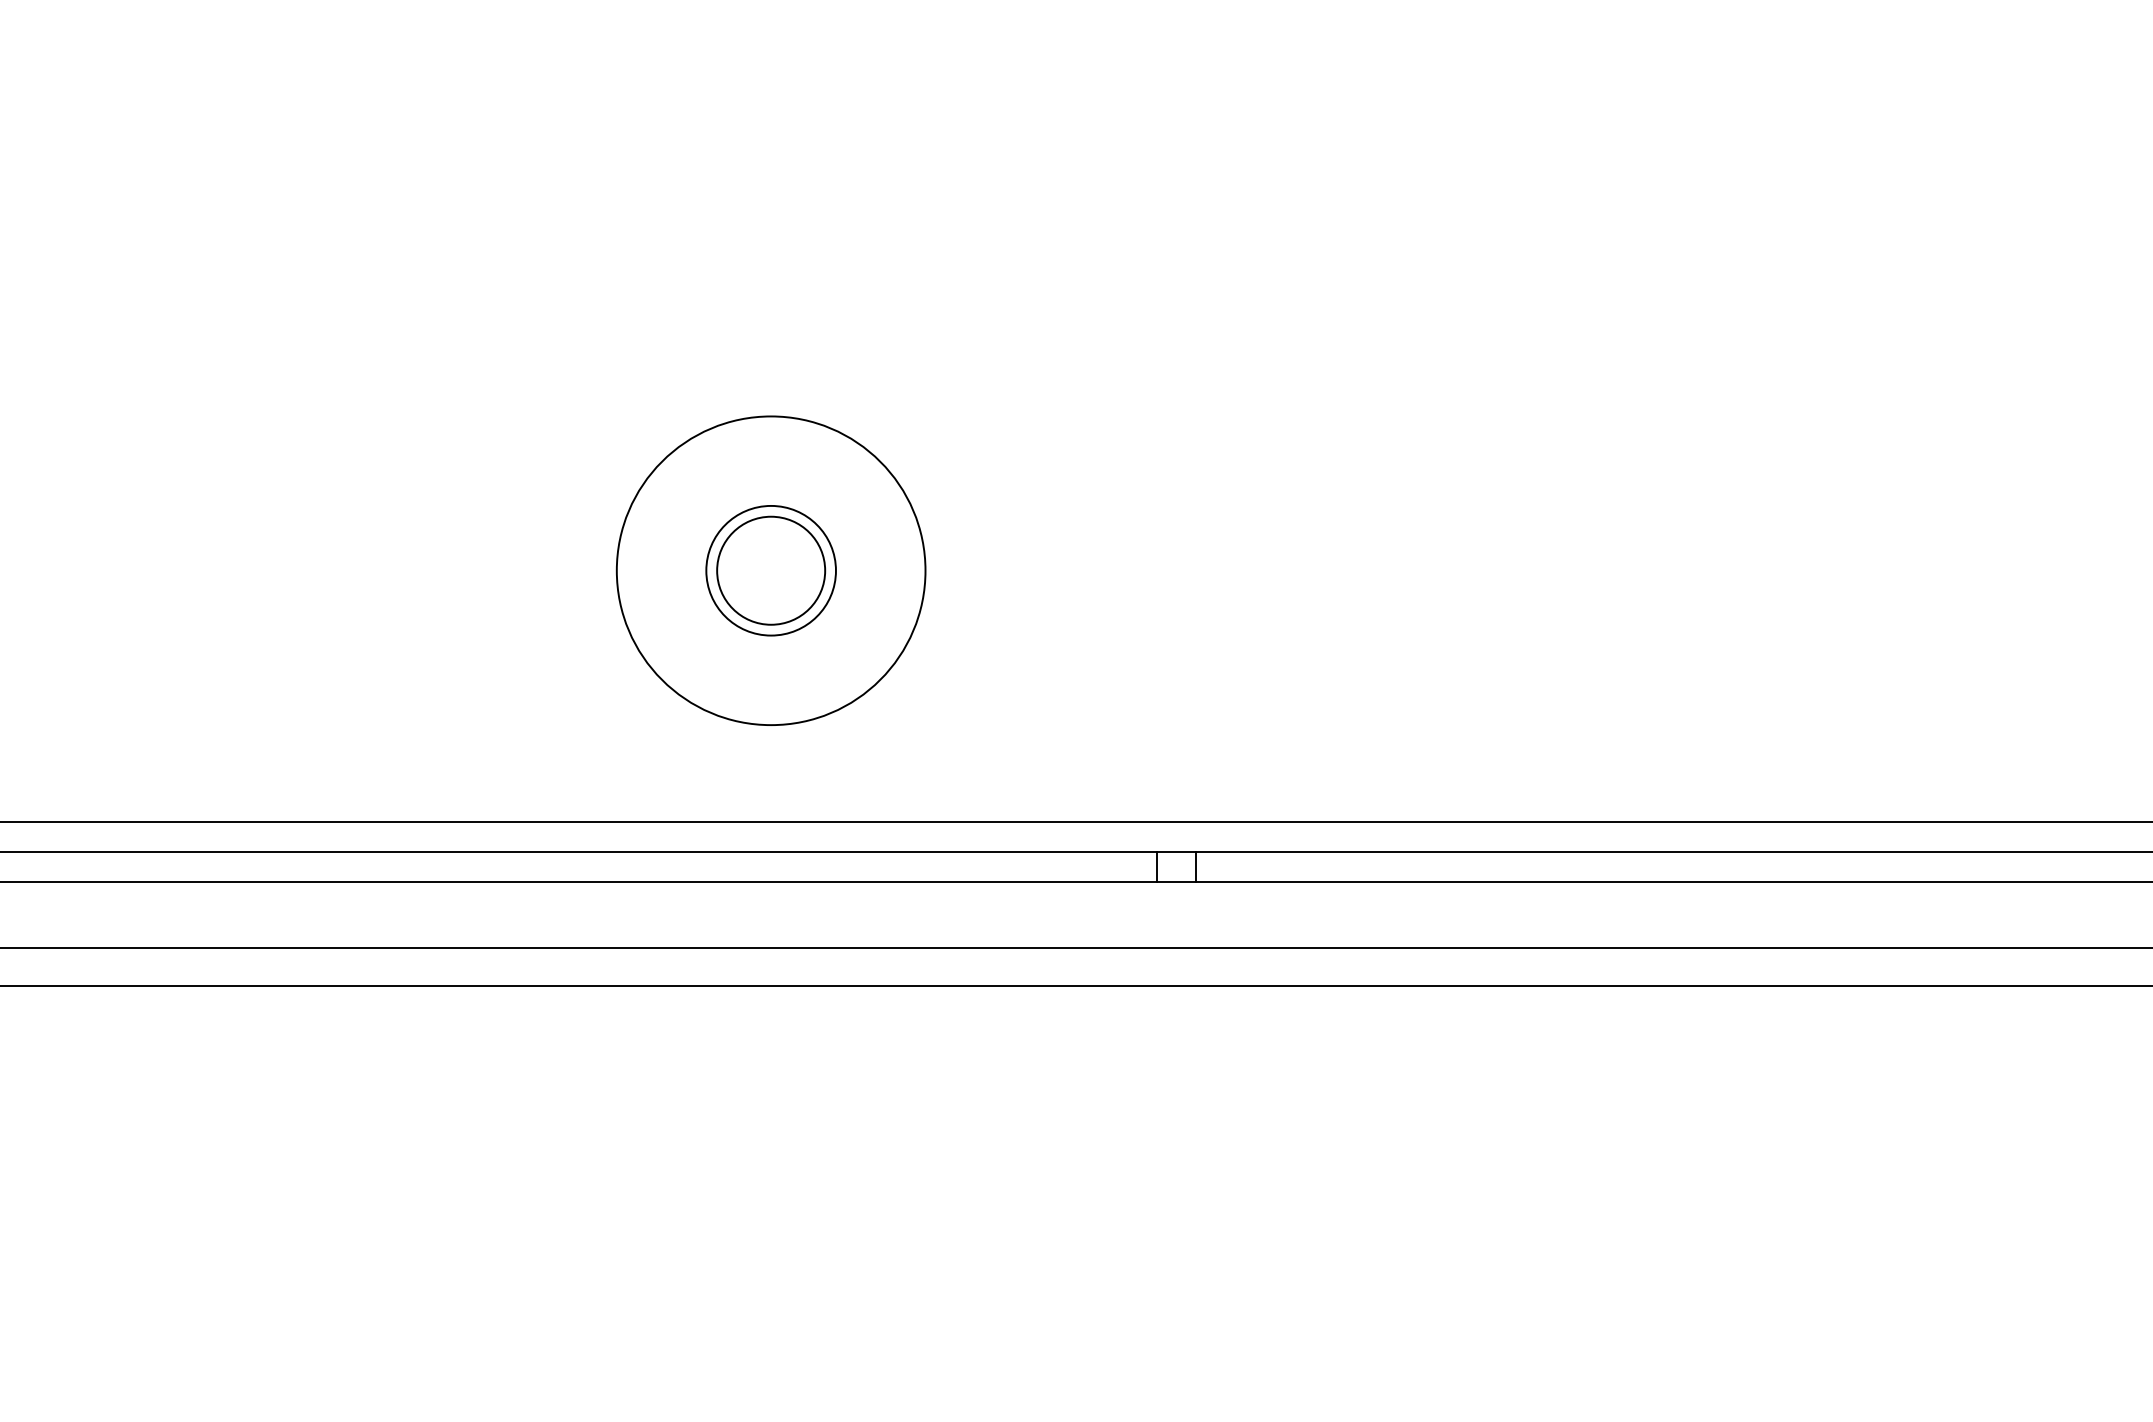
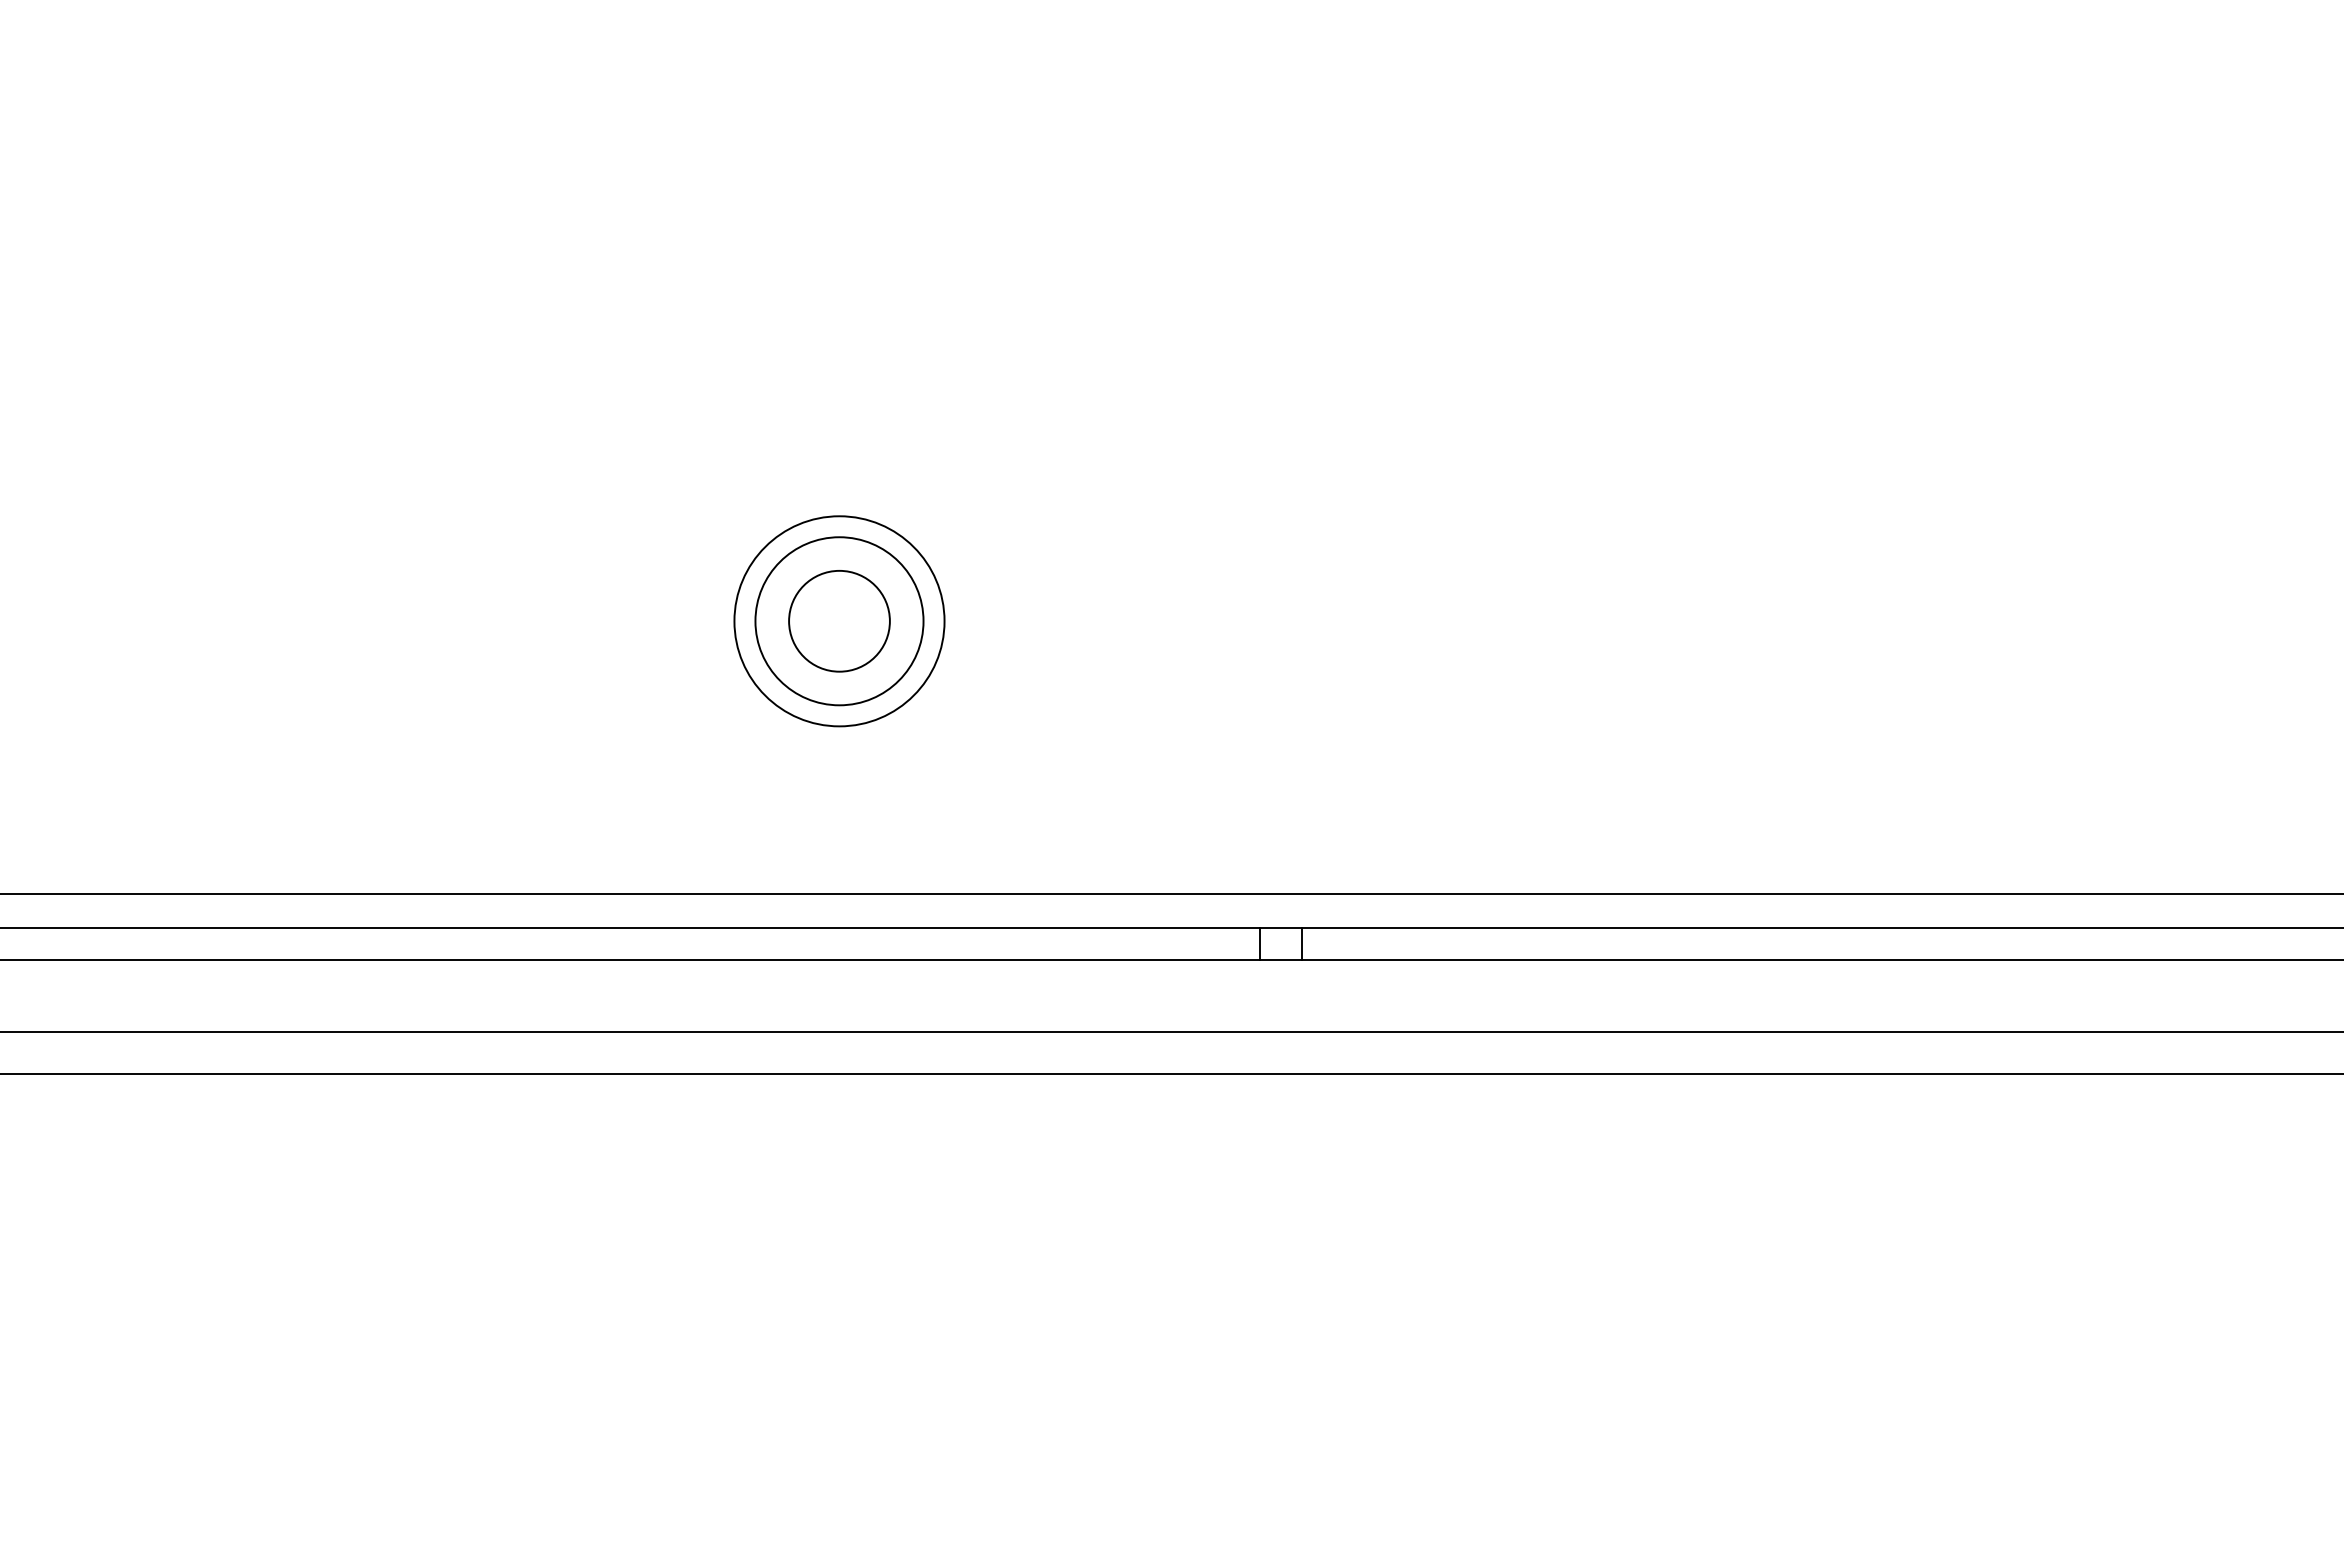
circle: (771, 570) -> (839, 620), size x0.71
circle: (771, 570) -> (839, 621), size x0.62
circle: (771, 570) -> (839, 621), size x1.43

